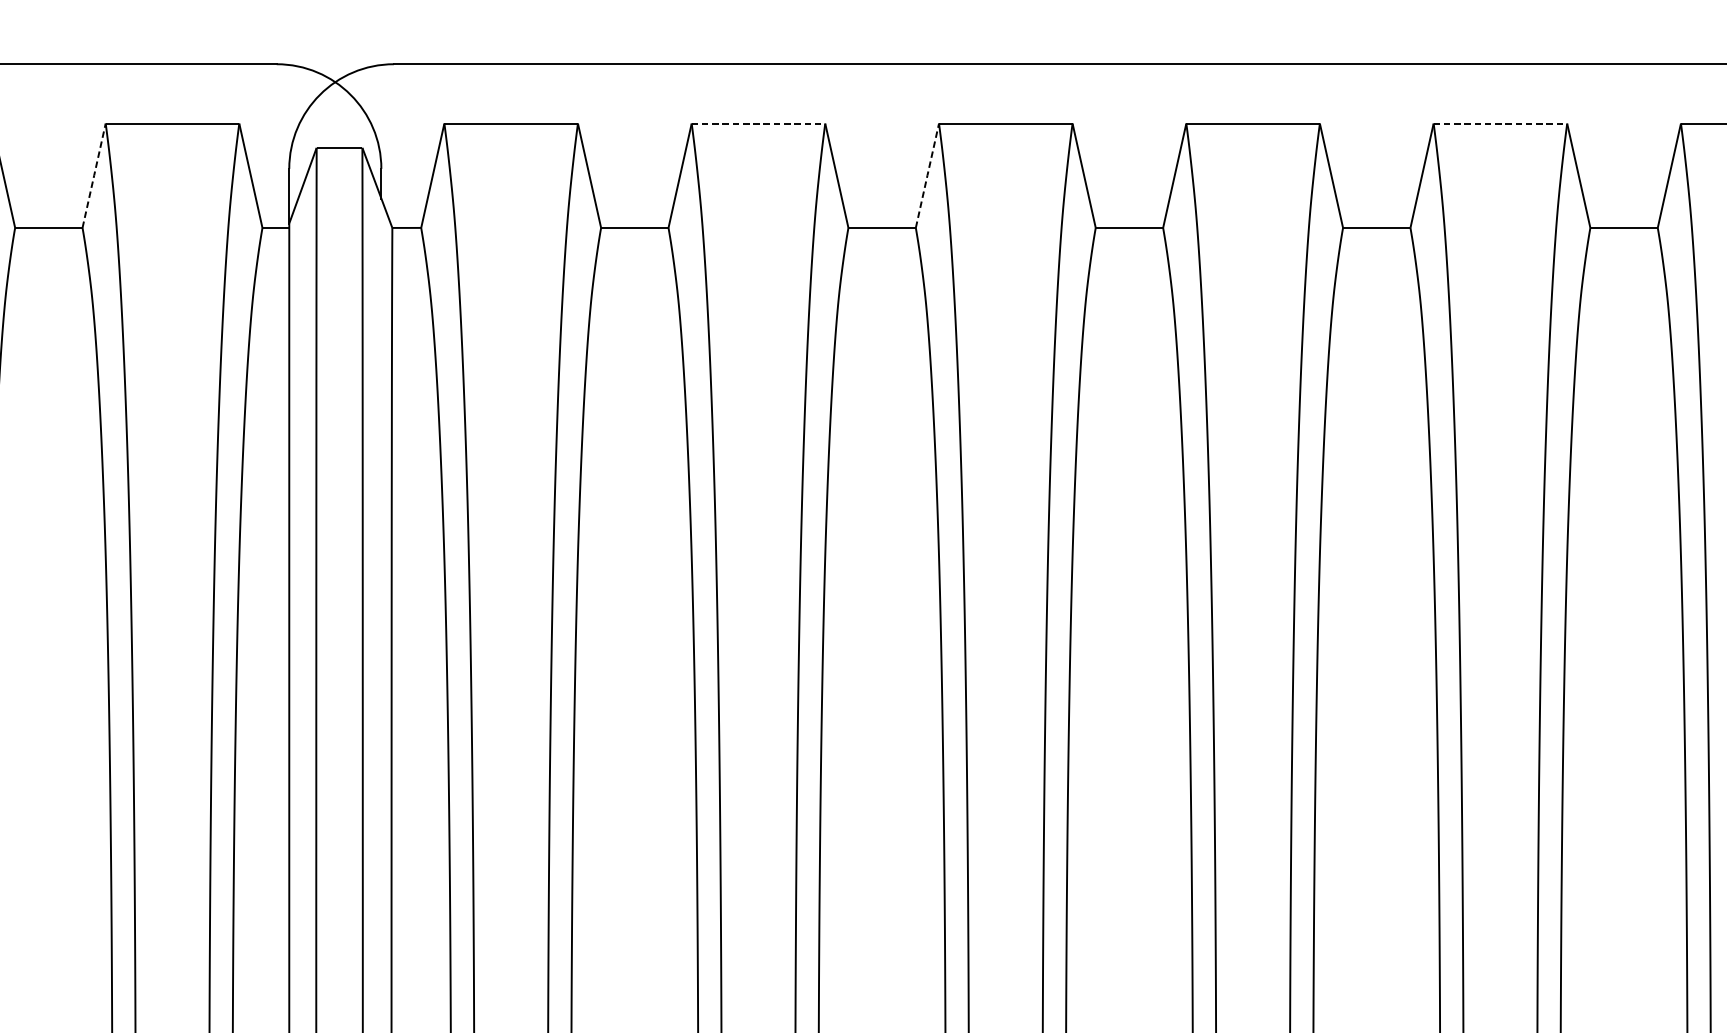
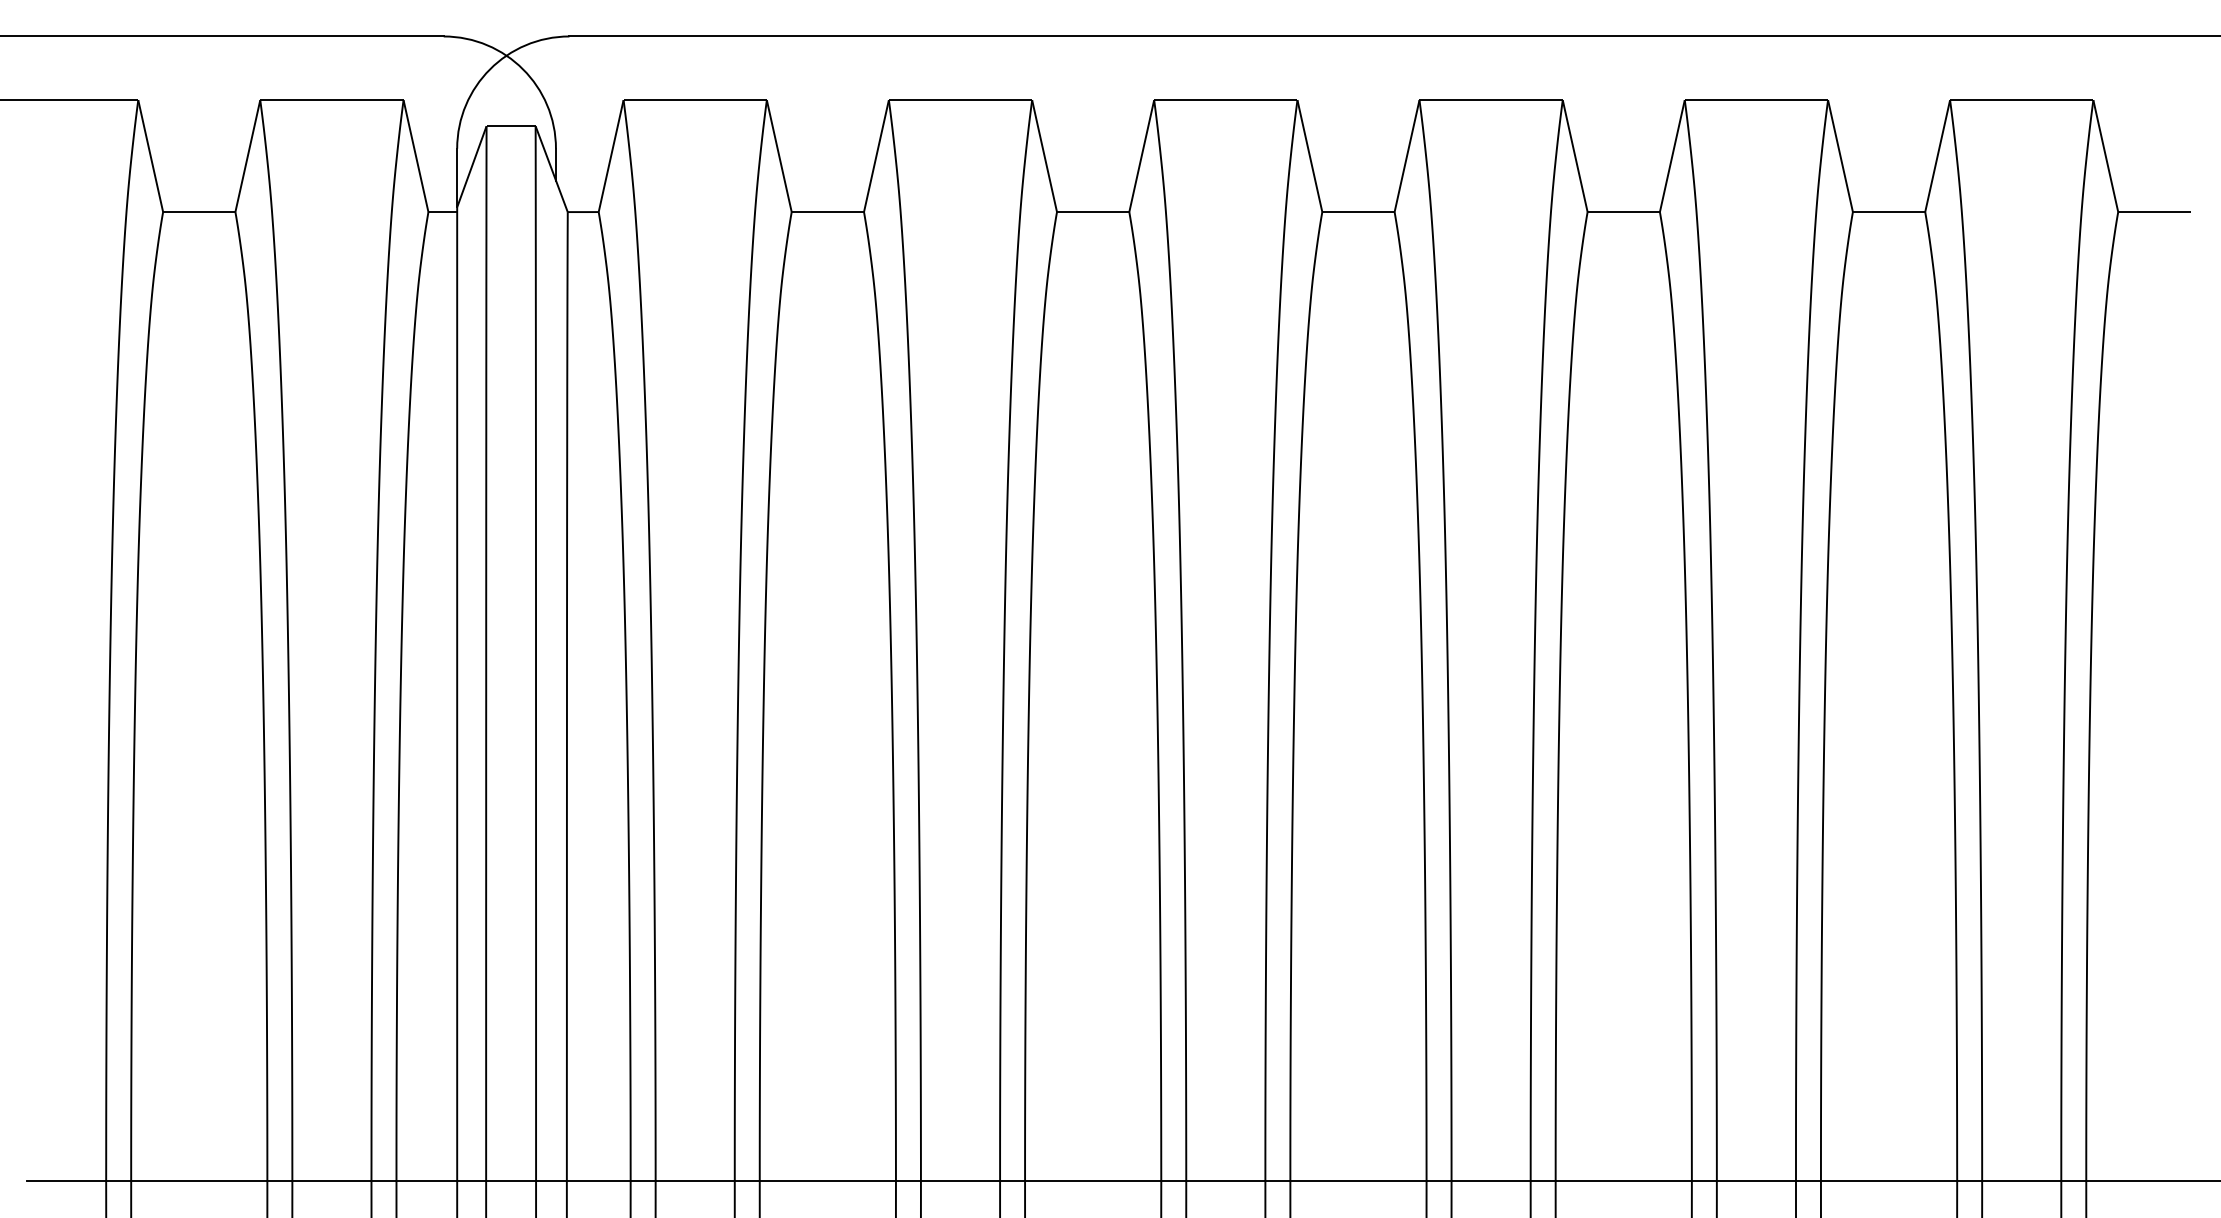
line: (758, 123) -> (960, 100), dashed -> solid
line: (1500, 123) -> (1756, 100), dashed -> solid
line: (93, 175) -> (247, 155), dashed -> solid
line: (927, 175) -> (1141, 155), dashed -> solid

